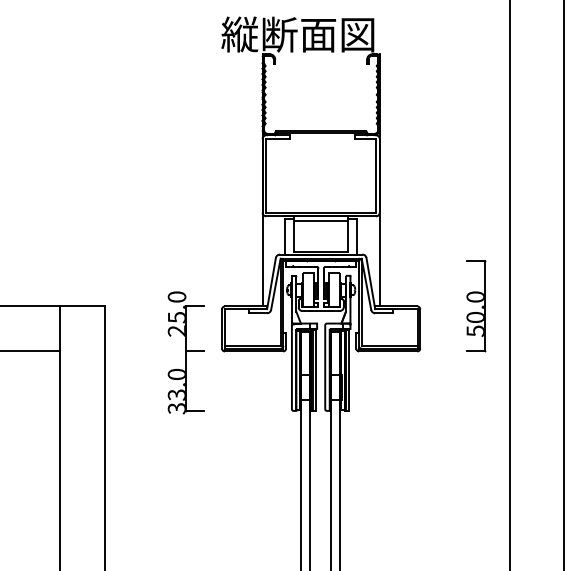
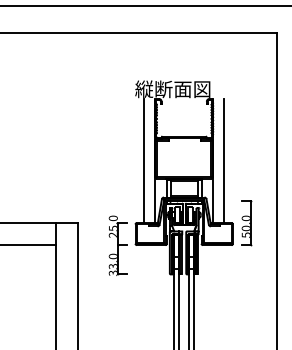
line: (240, 181) -> (144, 161), added
line: (403, 181) -> (224, 161), added
part: (476, 307) -> (246, 223), moved

